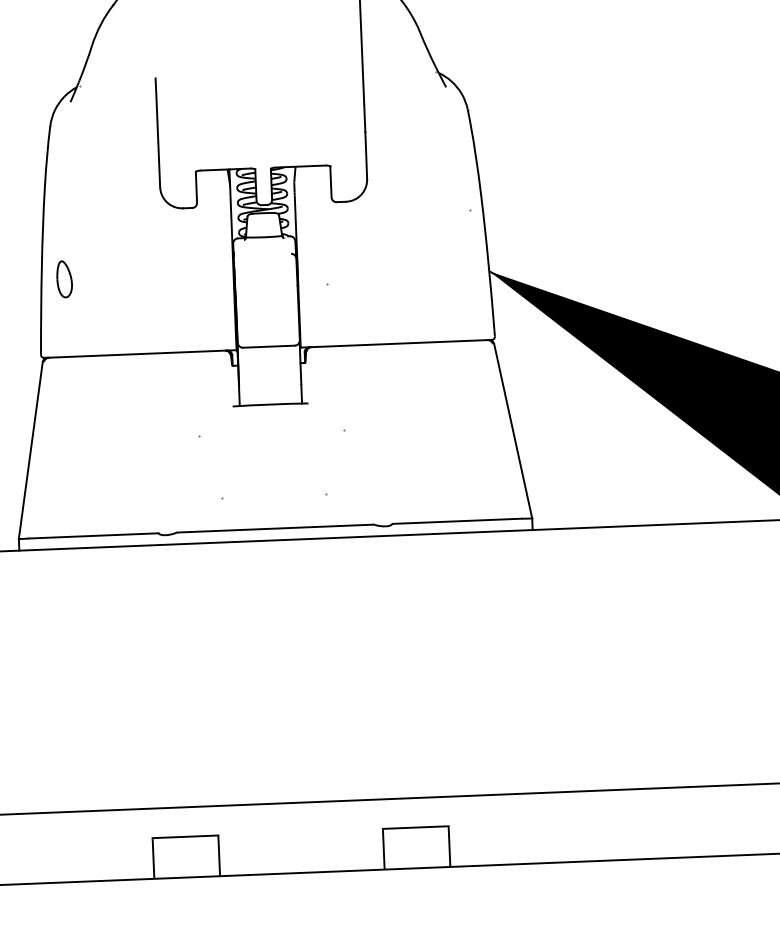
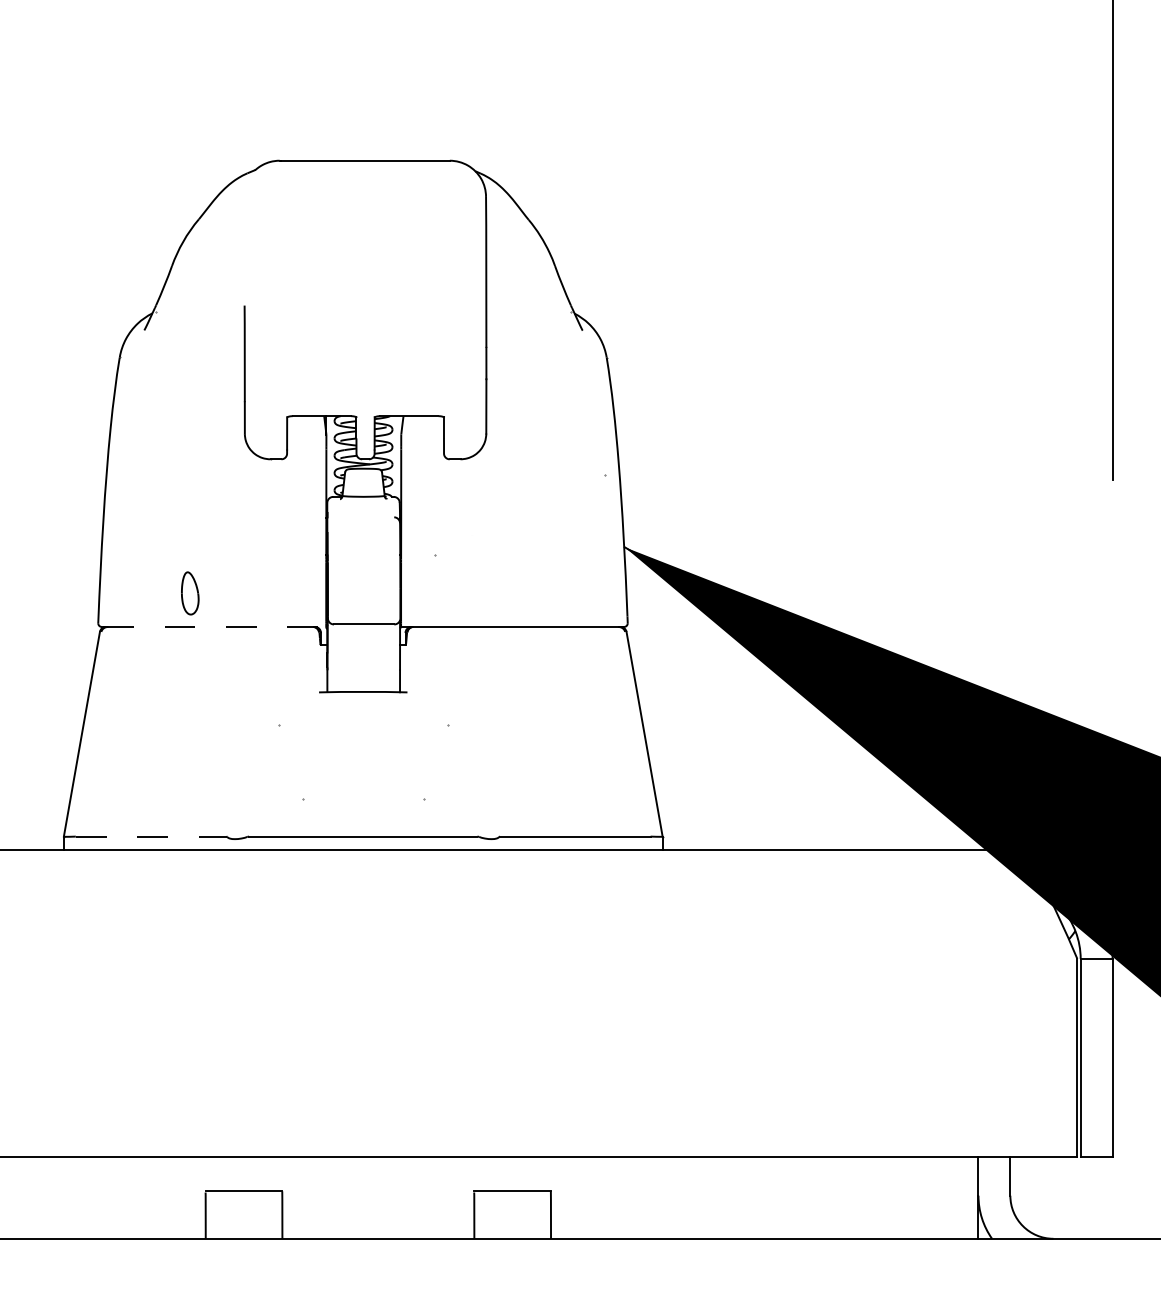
part: (64, 279) -> (190, 593), moved
line: (141, 353) -> (215, 626), solid -> dashed
line: (93, 535) -> (151, 836), solid -> dashed

